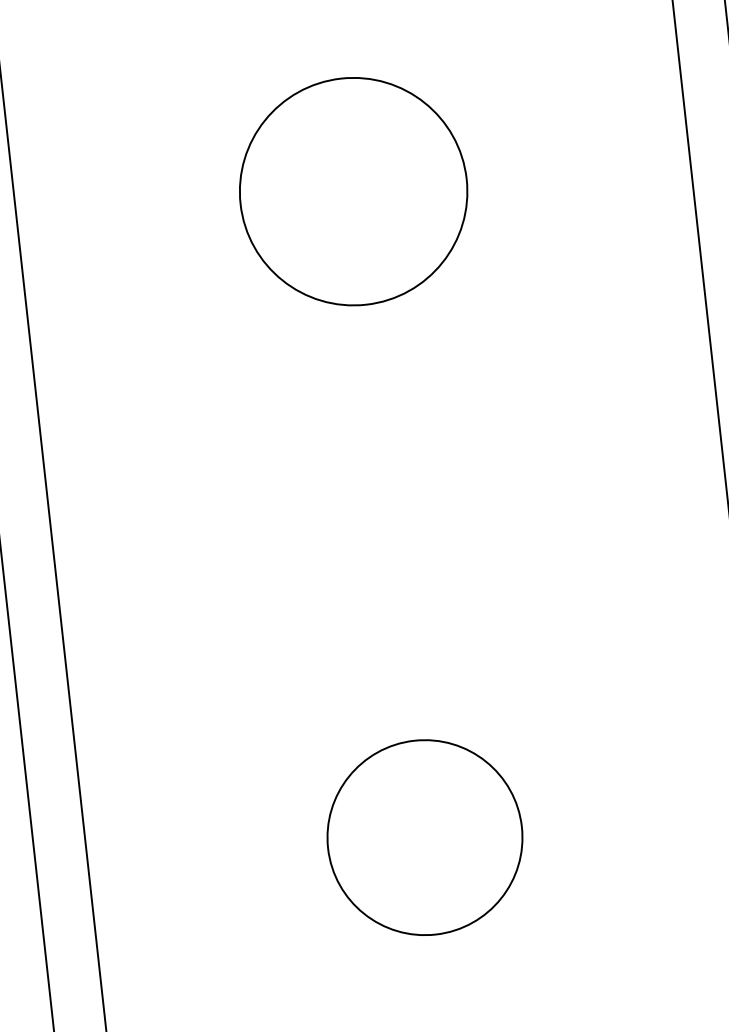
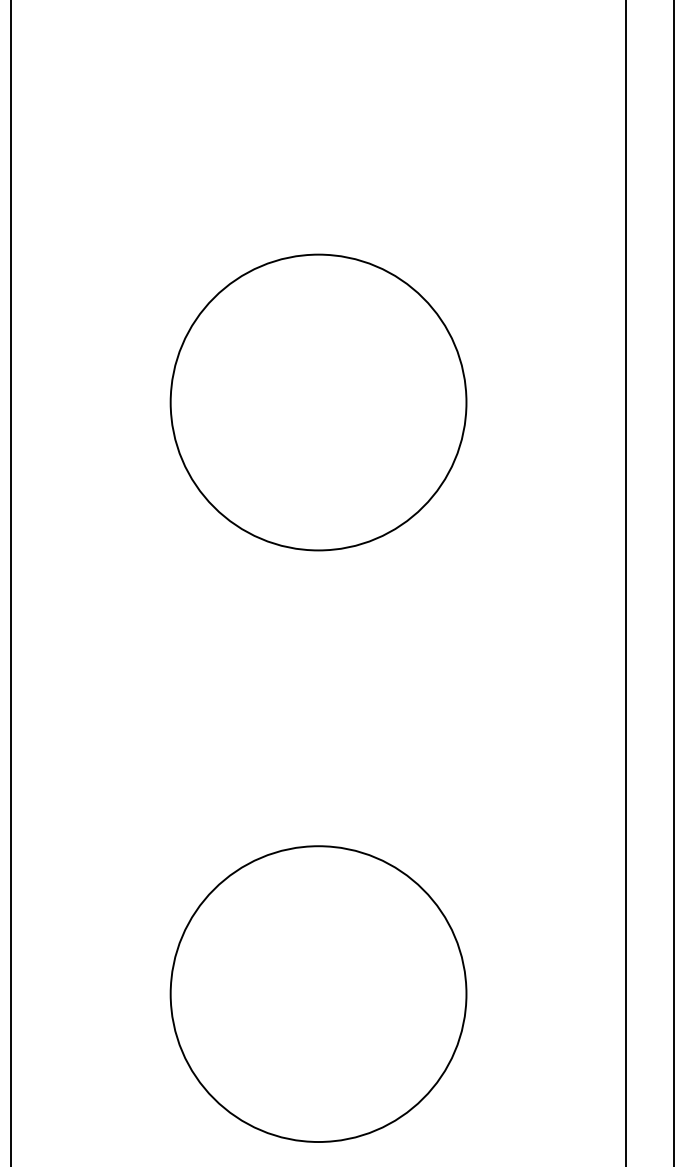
circle: (353, 191) -> (318, 402), size x1.43
circle: (424, 838) -> (318, 994), size x1.67

